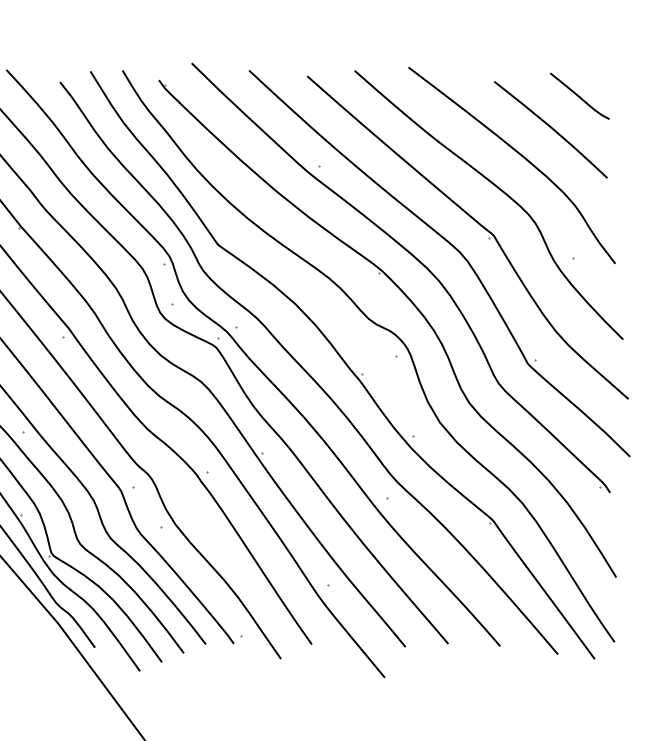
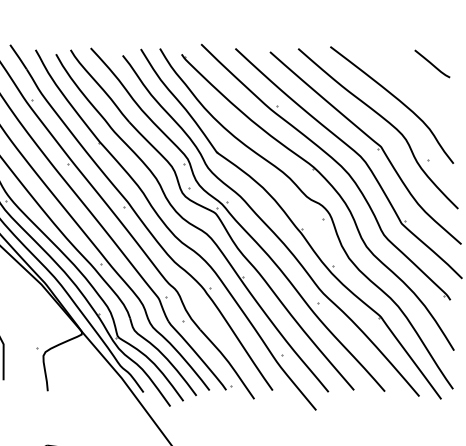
curve: (551, 129) -> (415, 83), removed

